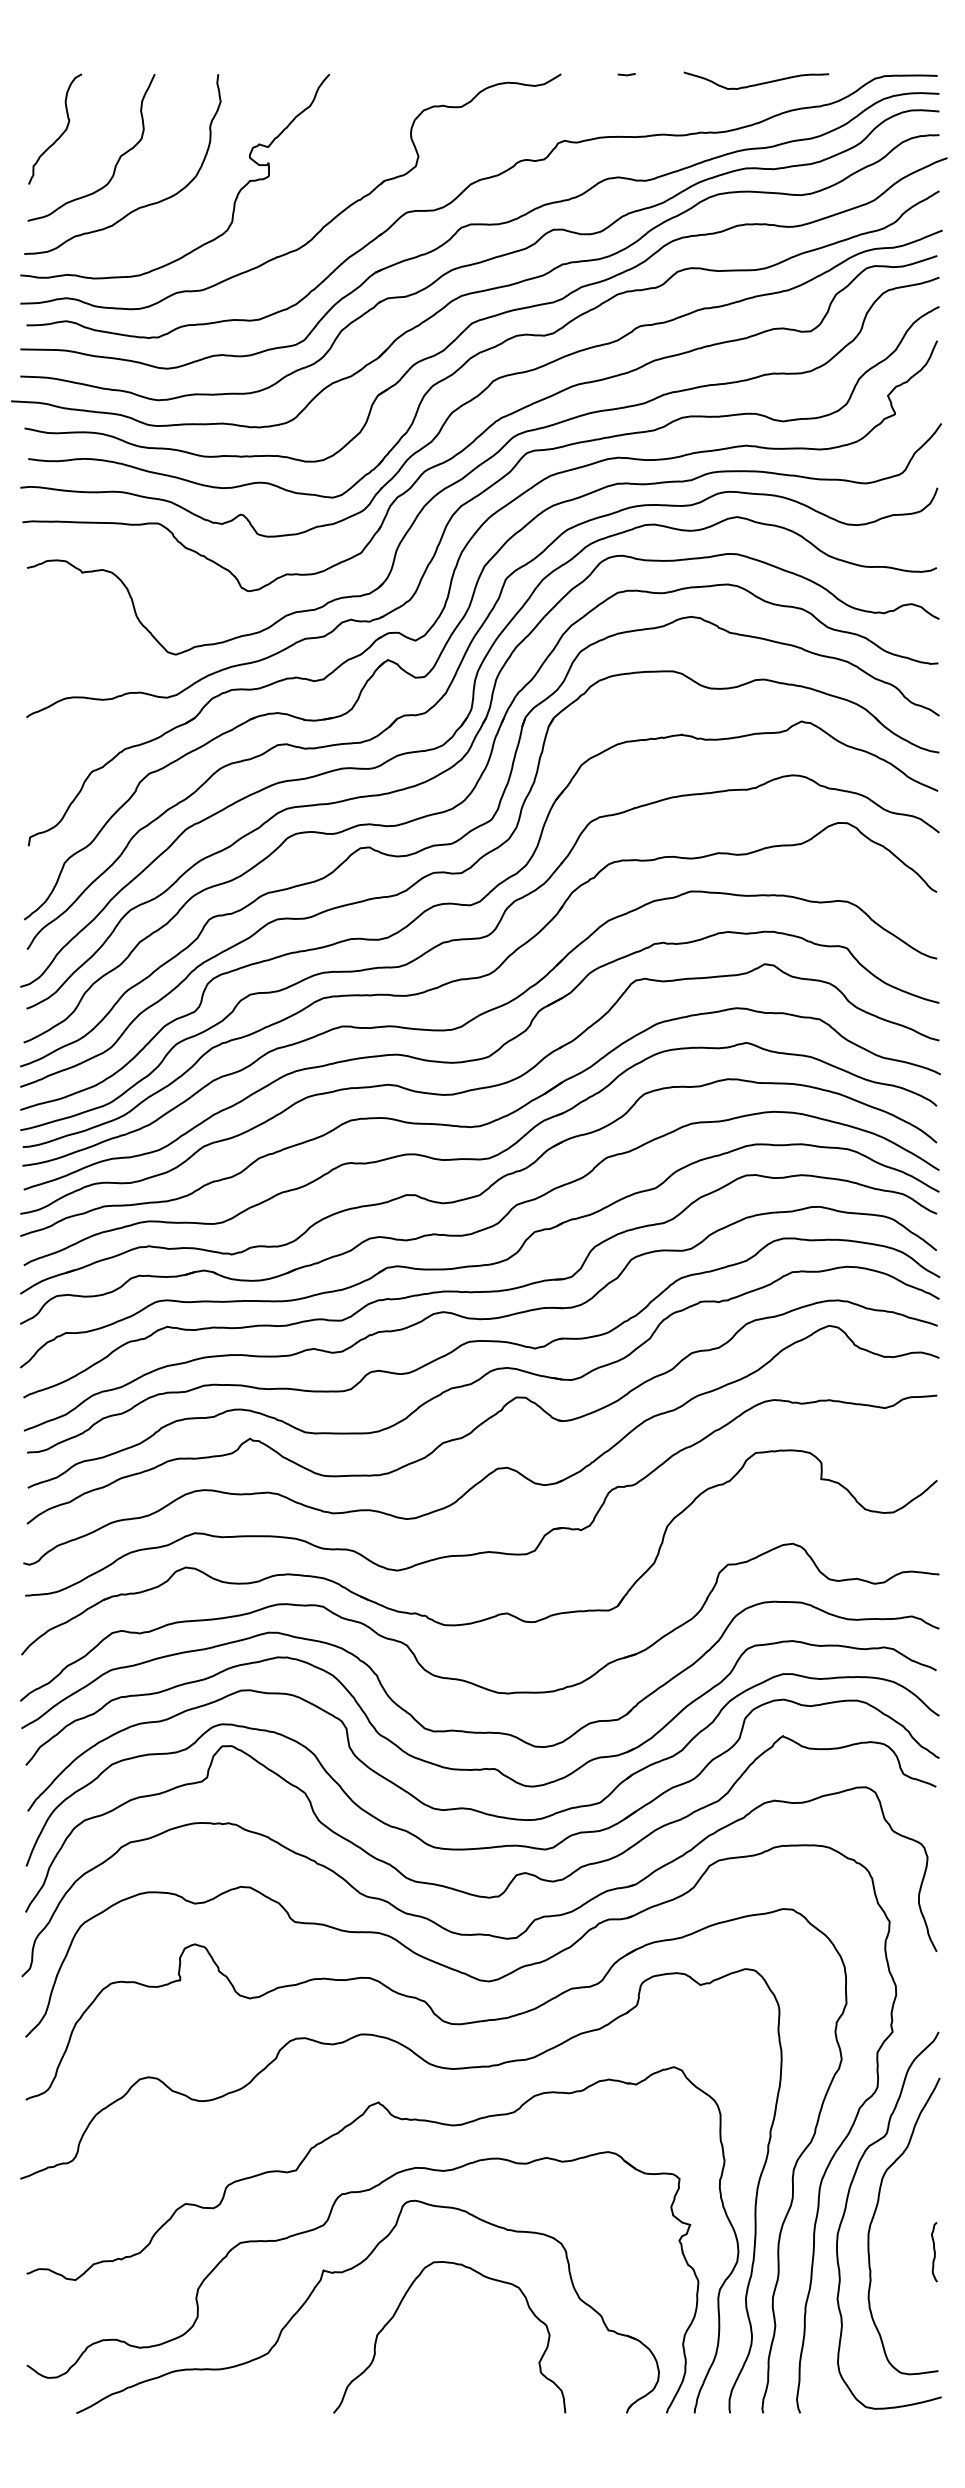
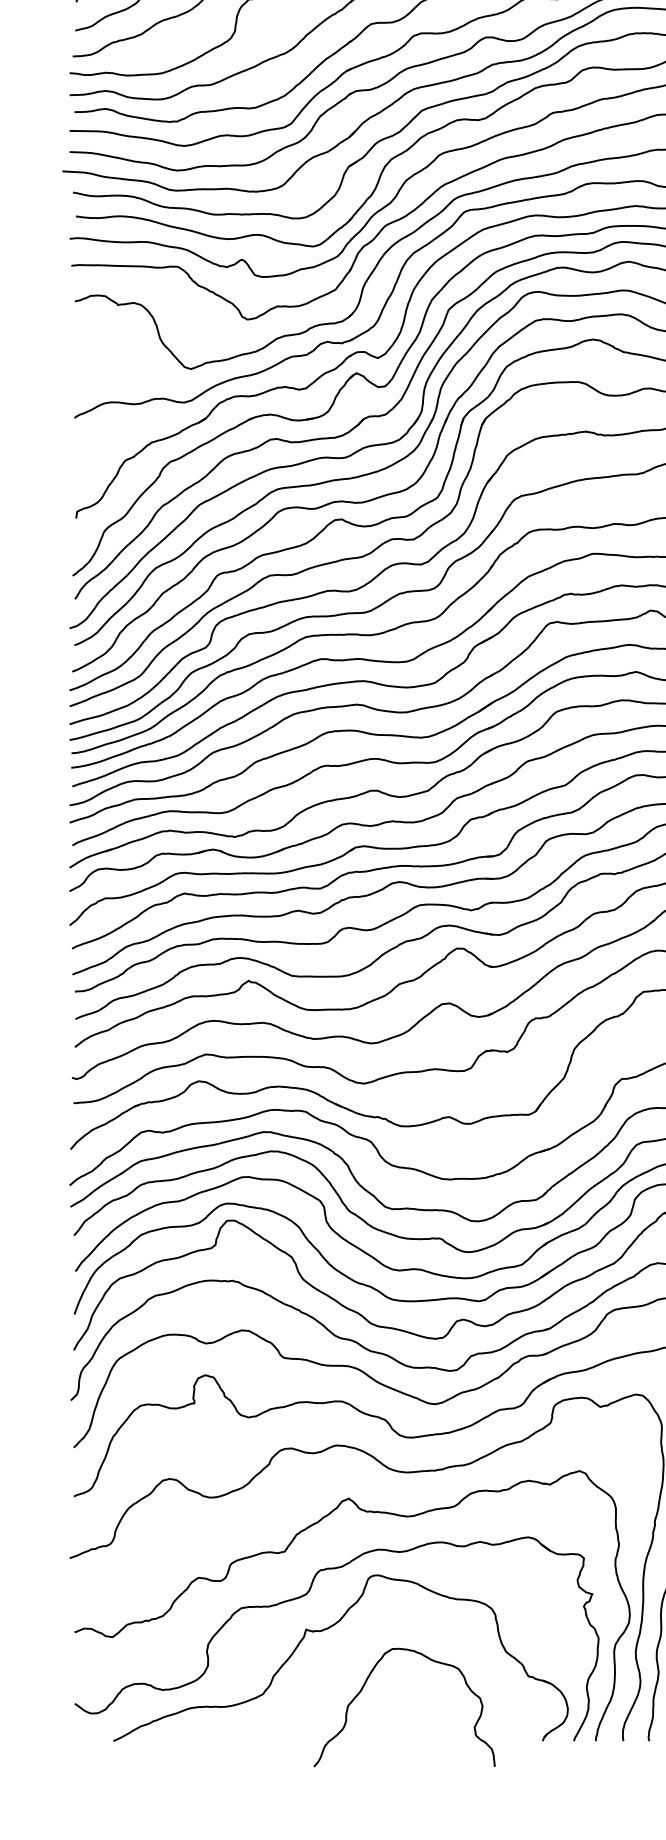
curve: (397, 2311) -> (363, 1687), moved

